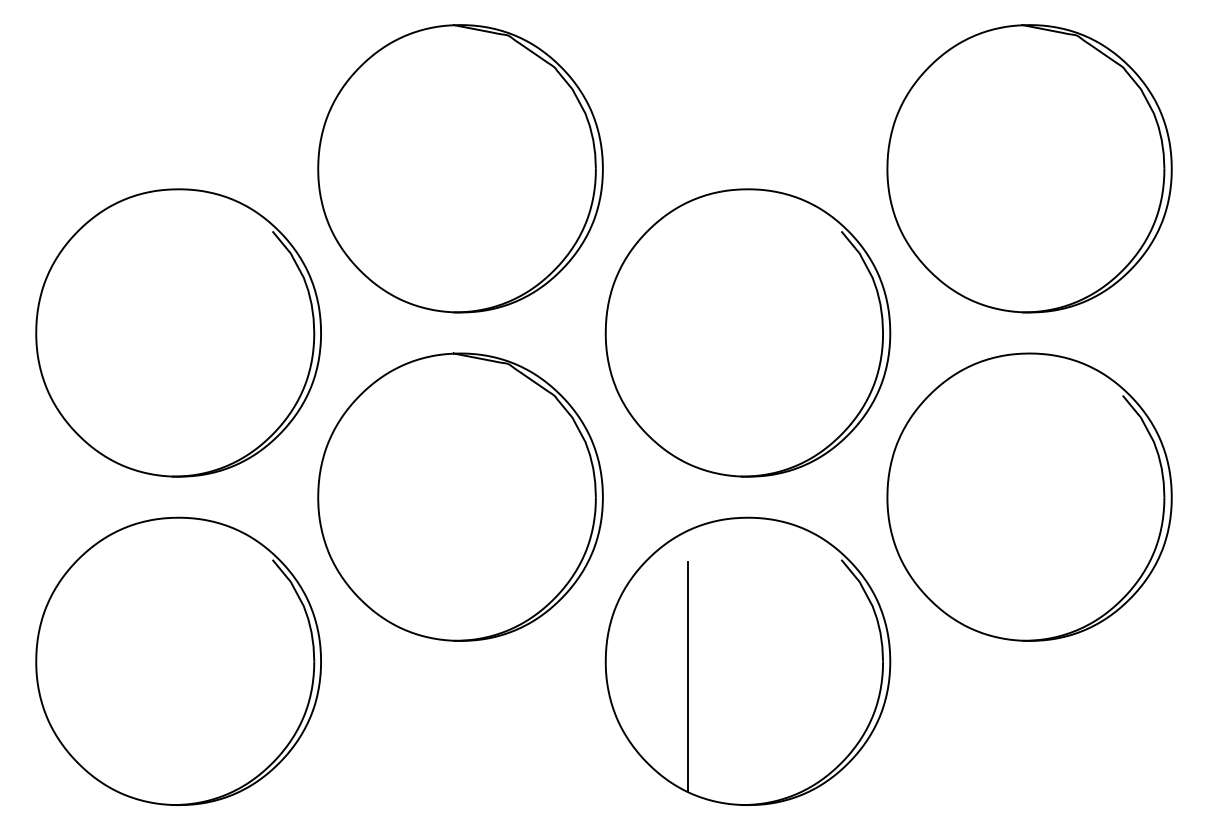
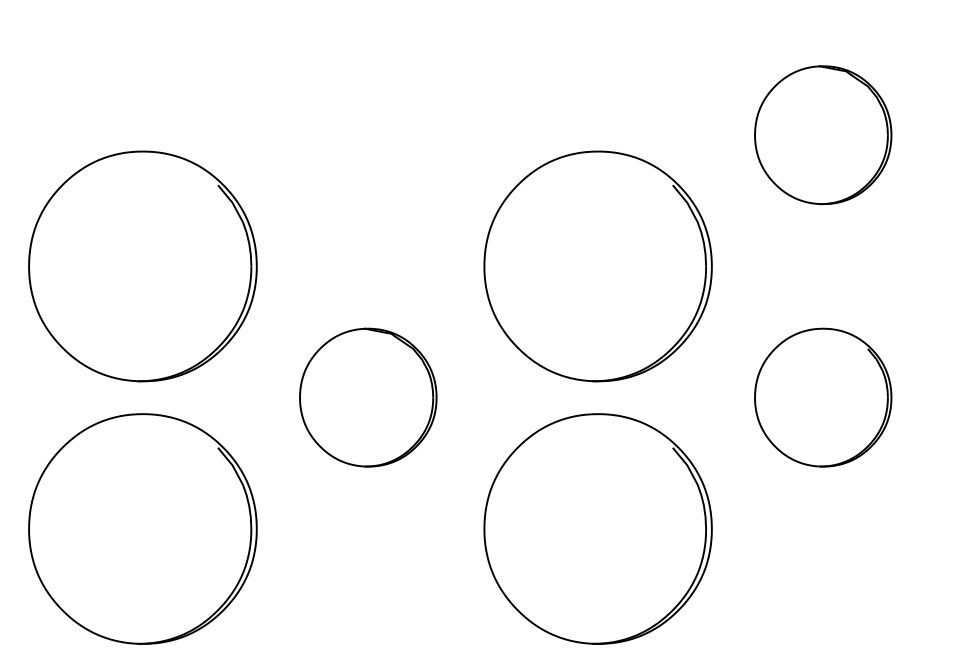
part: (460, 168) -> (368, 134), removed
part: (1029, 168) -> (823, 134), size x0.6
part: (460, 496) -> (368, 397), size x0.6
part: (1029, 496) -> (823, 397), size x0.6
line: (688, 675) -> (550, 540), removed

